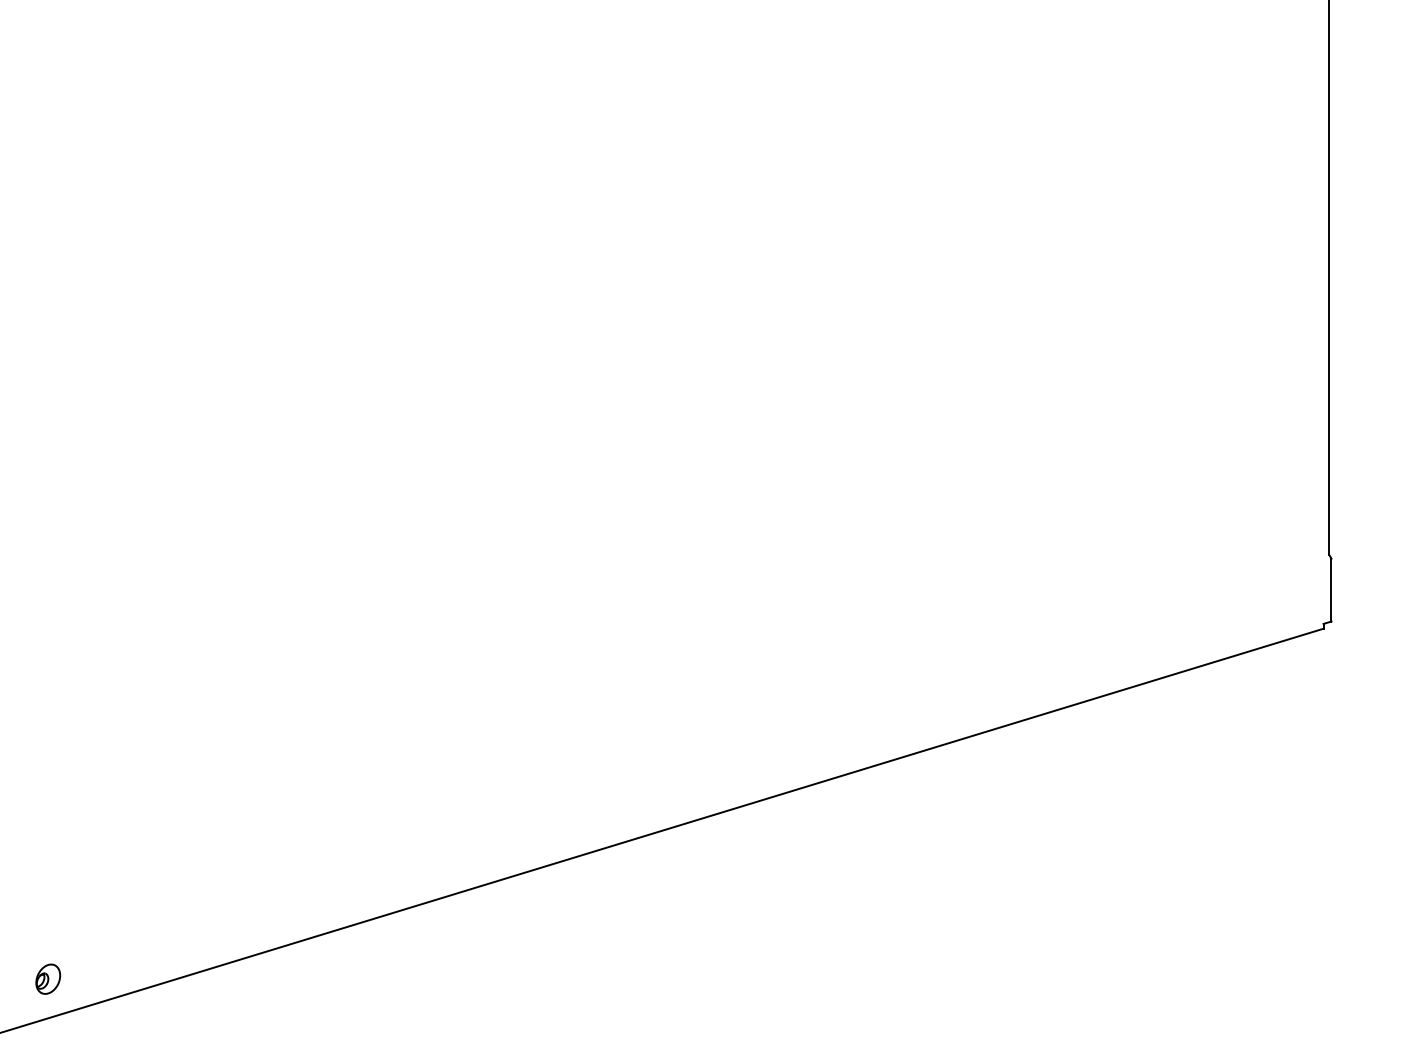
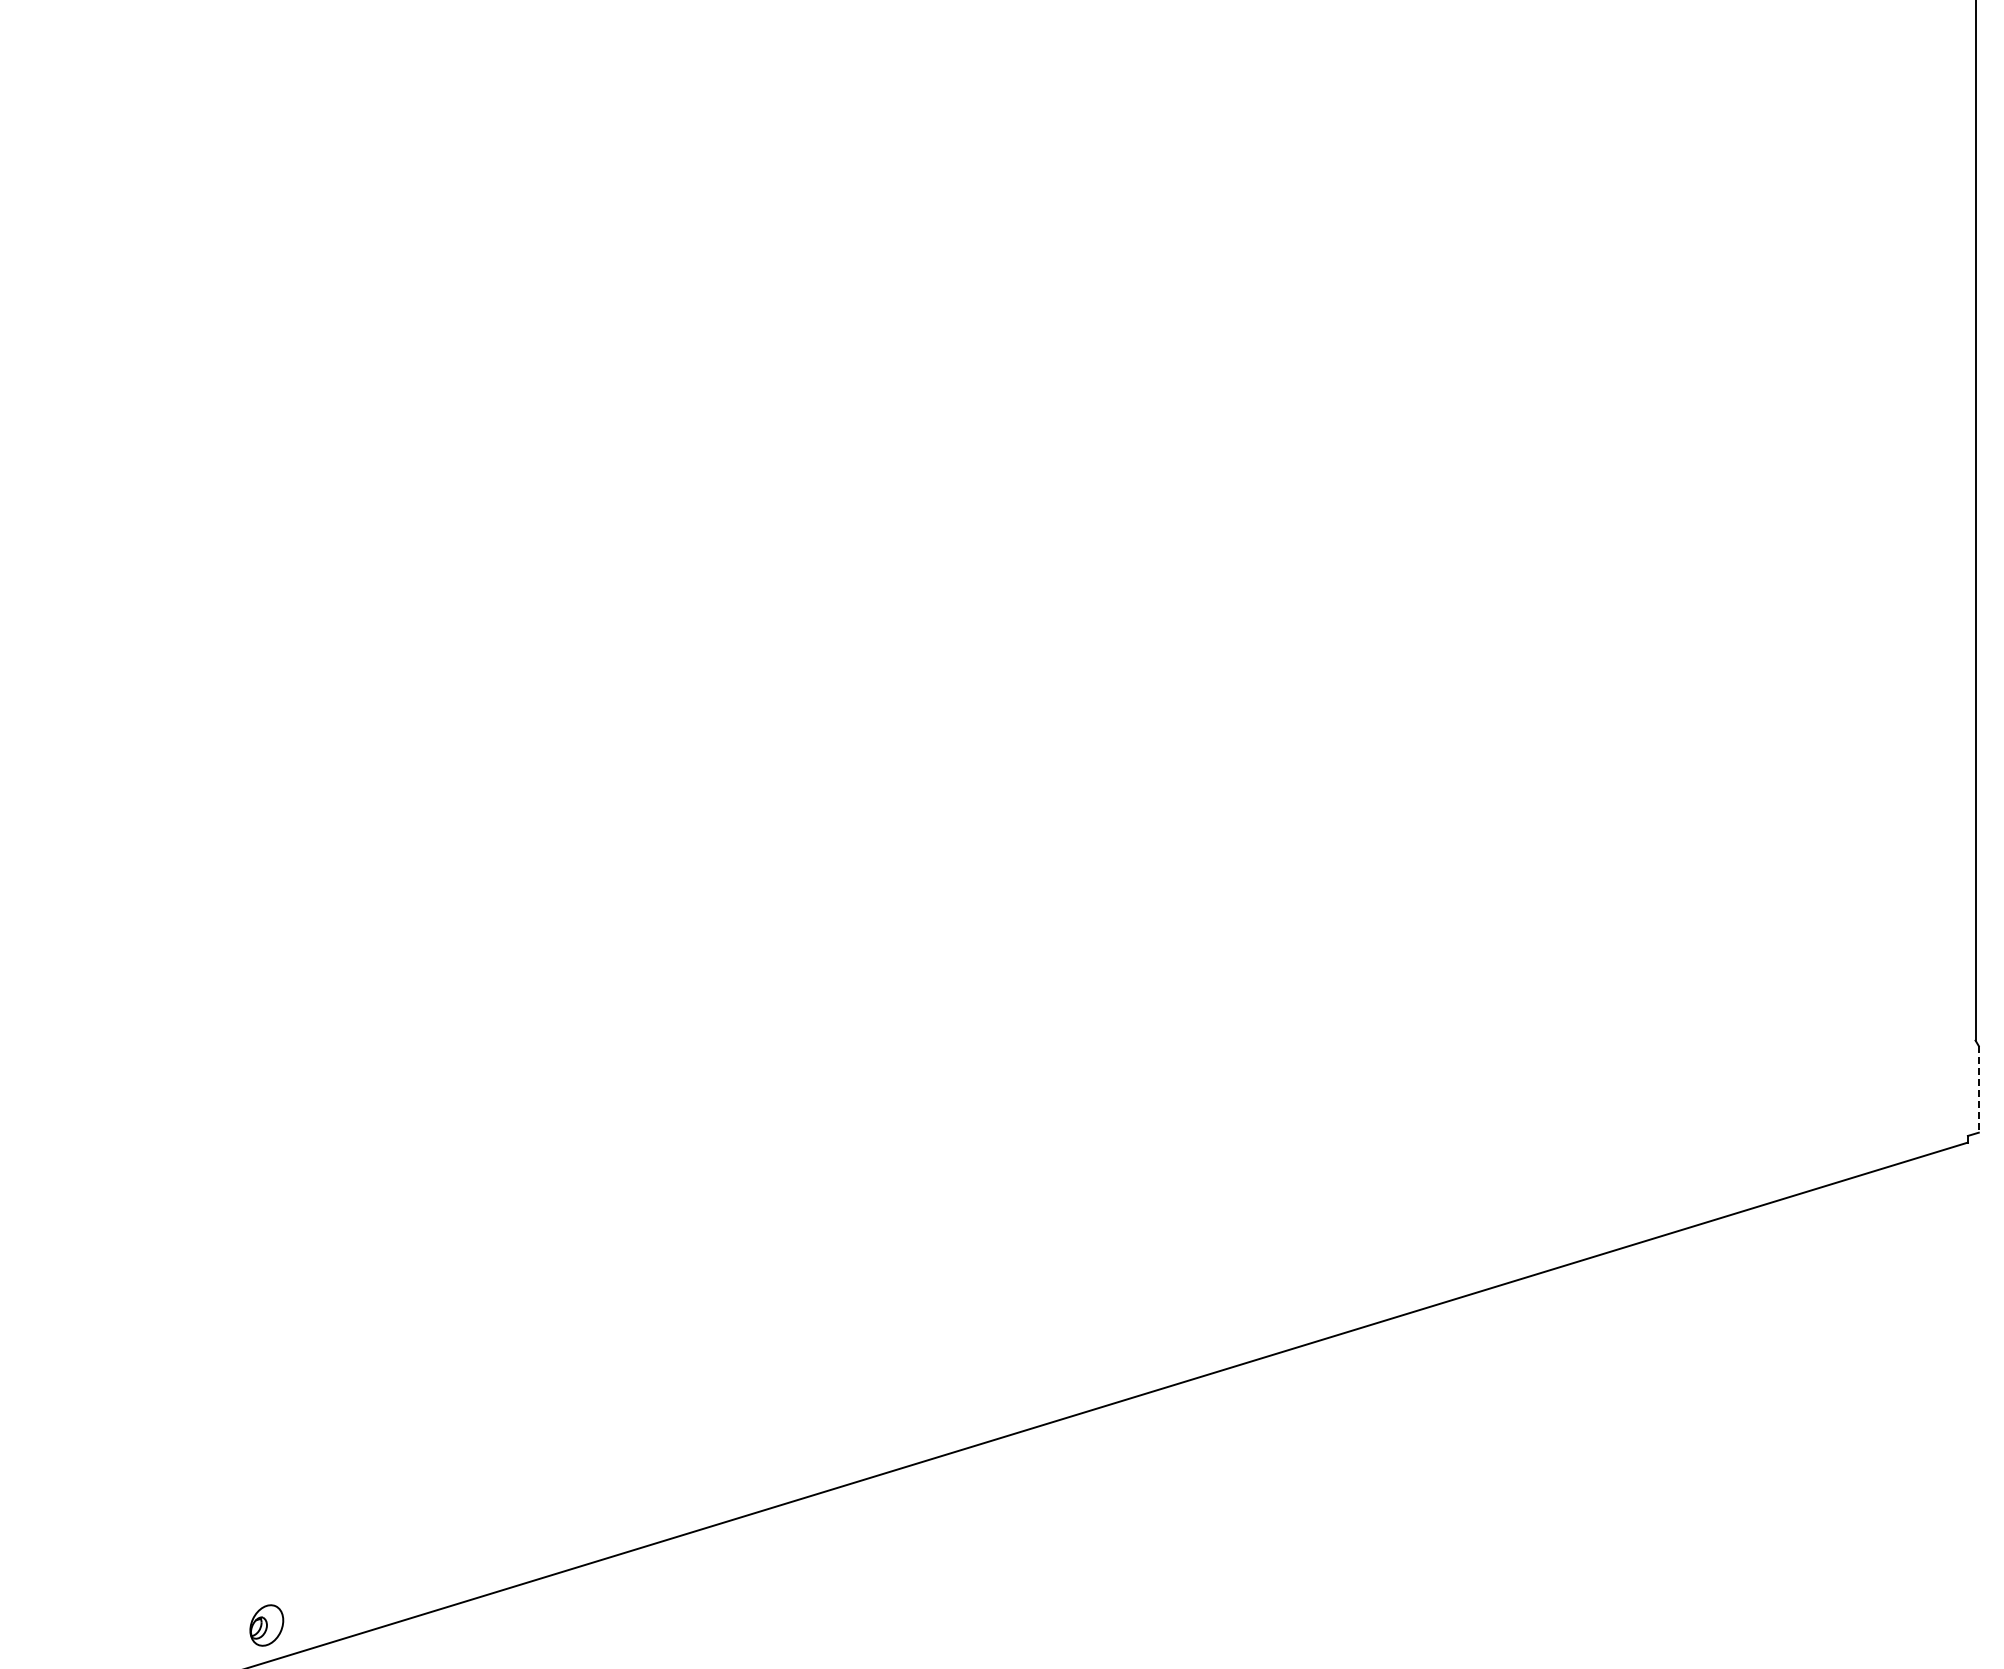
line: (1331, 590) -> (1978, 1089), solid -> dashed
part: (48, 979) -> (266, 1625), moved

